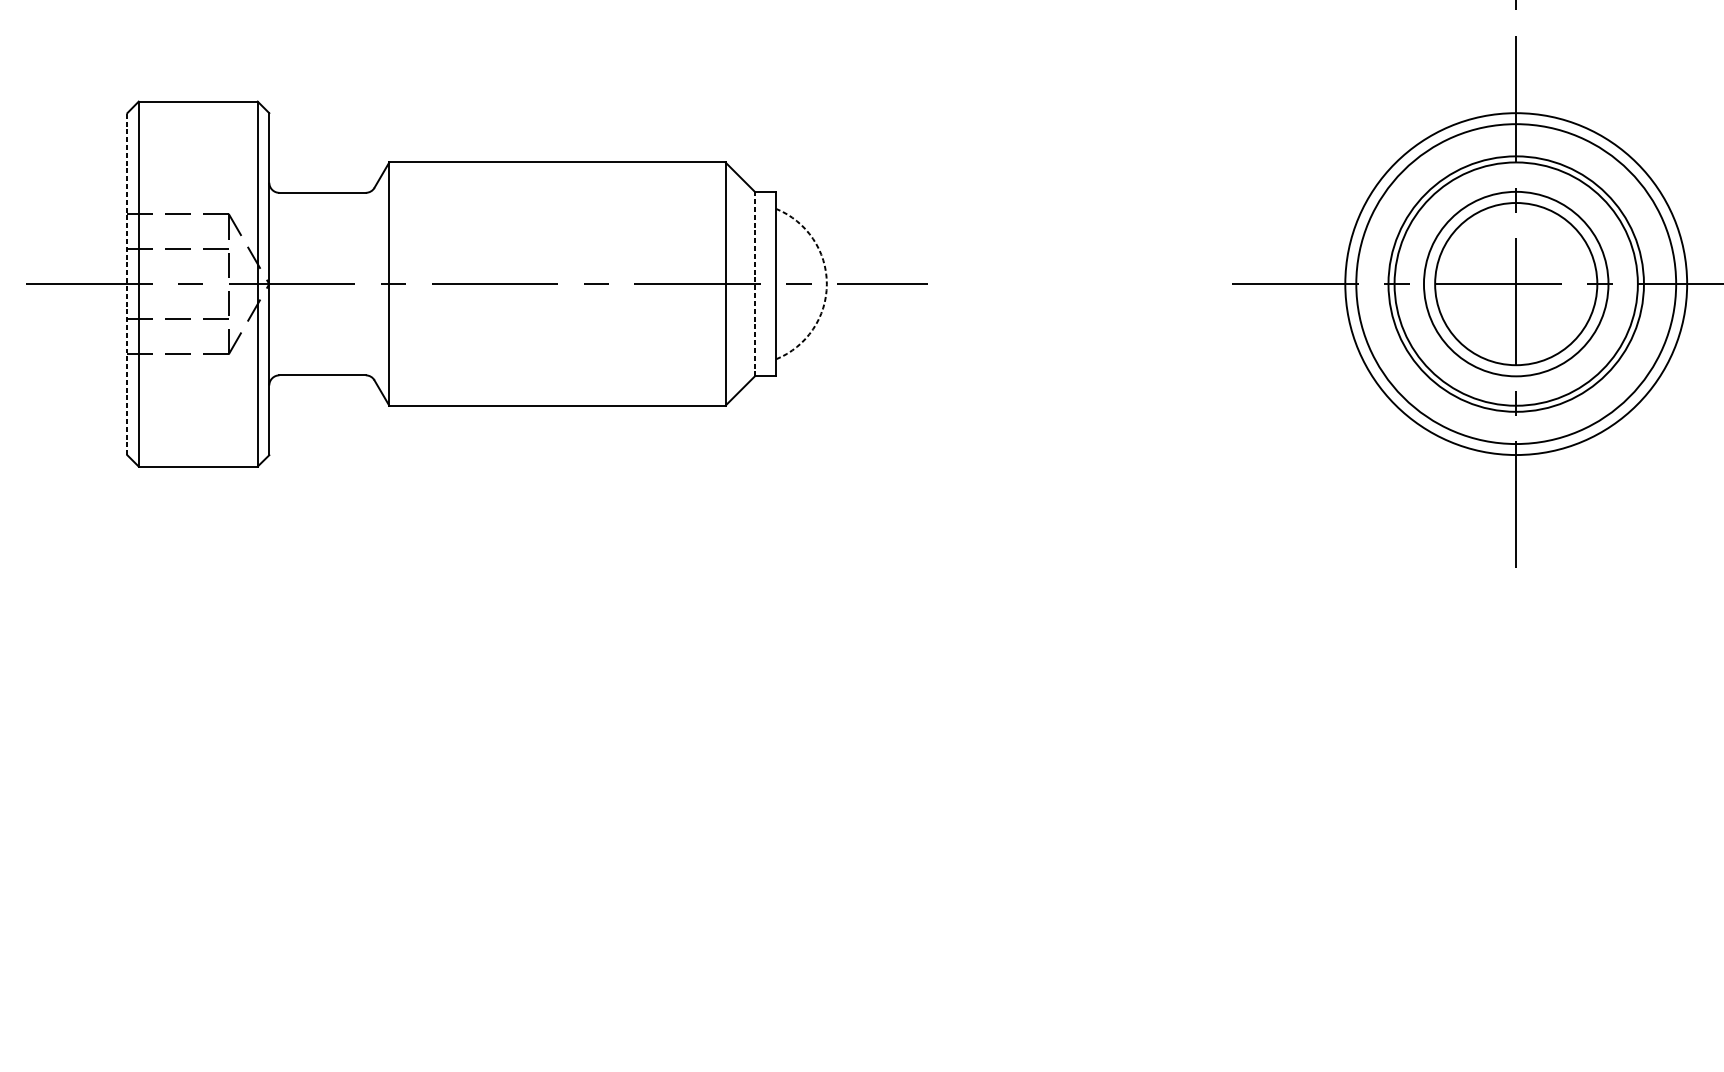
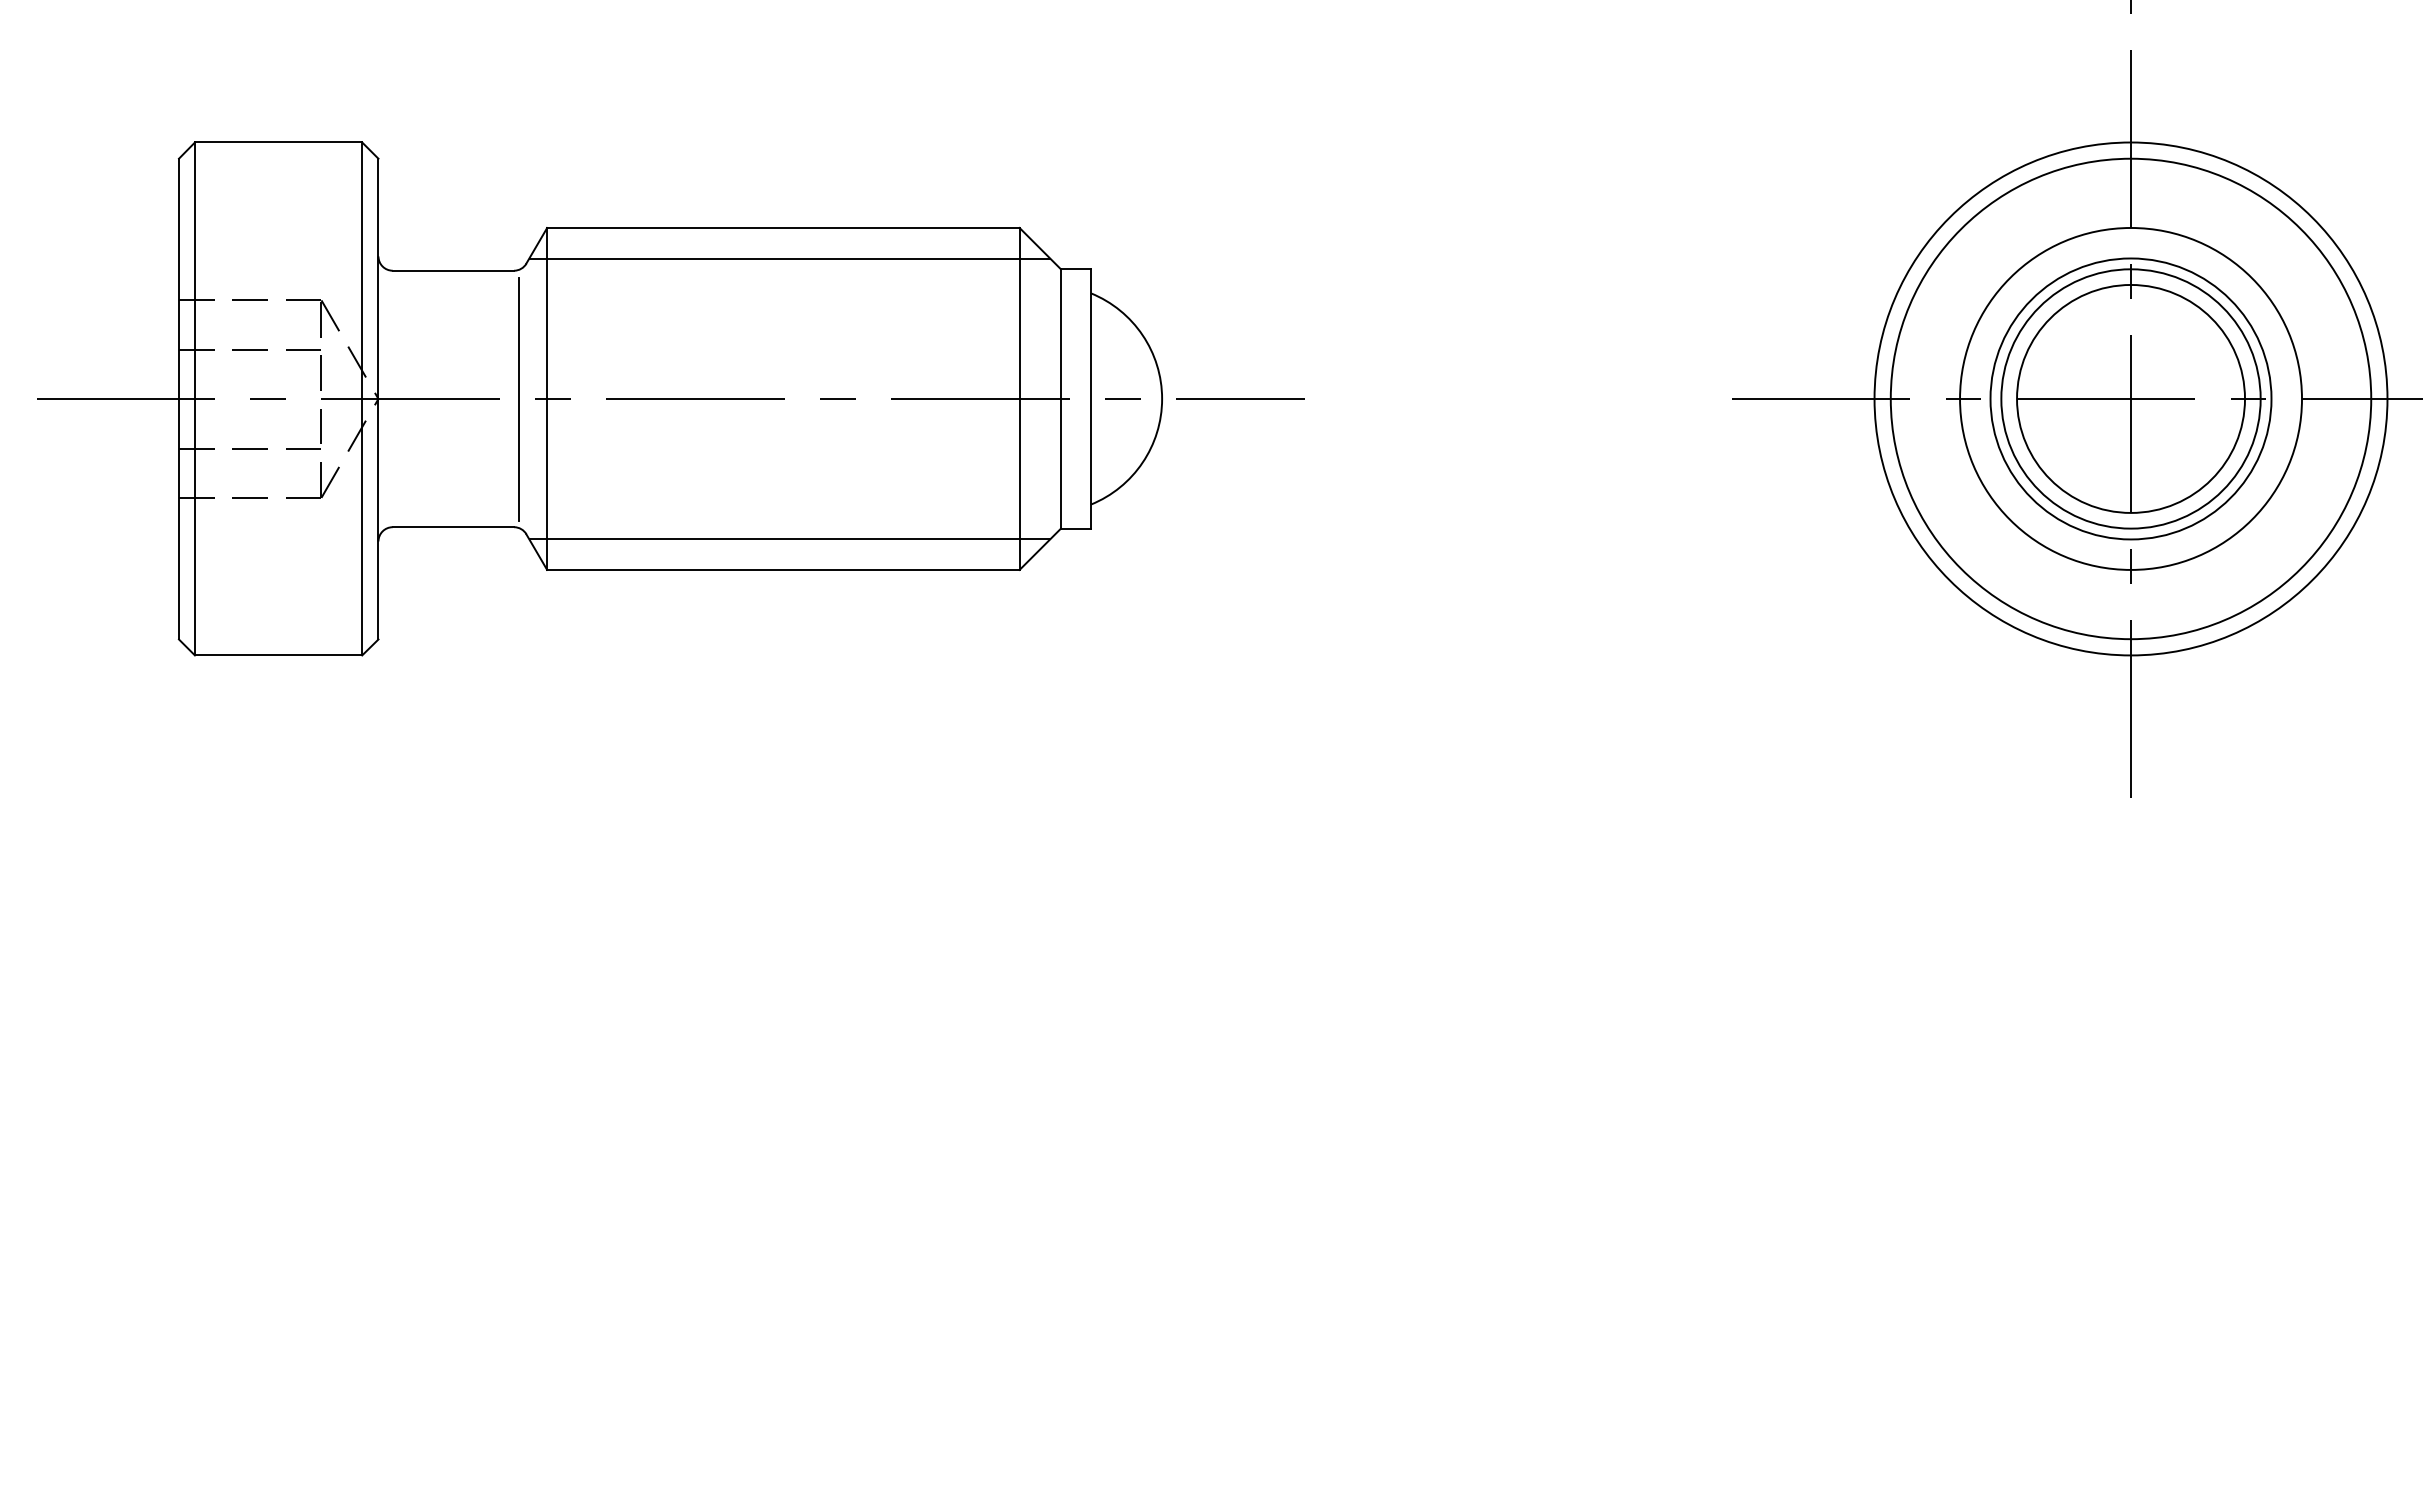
line: (561, 184) -> (789, 258), added
line: (127, 283) -> (179, 398), dashed -> solid
line: (368, 283) -> (518, 398), added
line: (754, 283) -> (1060, 398), dashed -> solid
arc: (827, 283) -> (1162, 398), dashed -> solid
circle: (1515, 283) -> (2130, 398), size x0.62
circle: (1515, 283) -> (2130, 398), size x1.43
line: (561, 384) -> (789, 539), added

